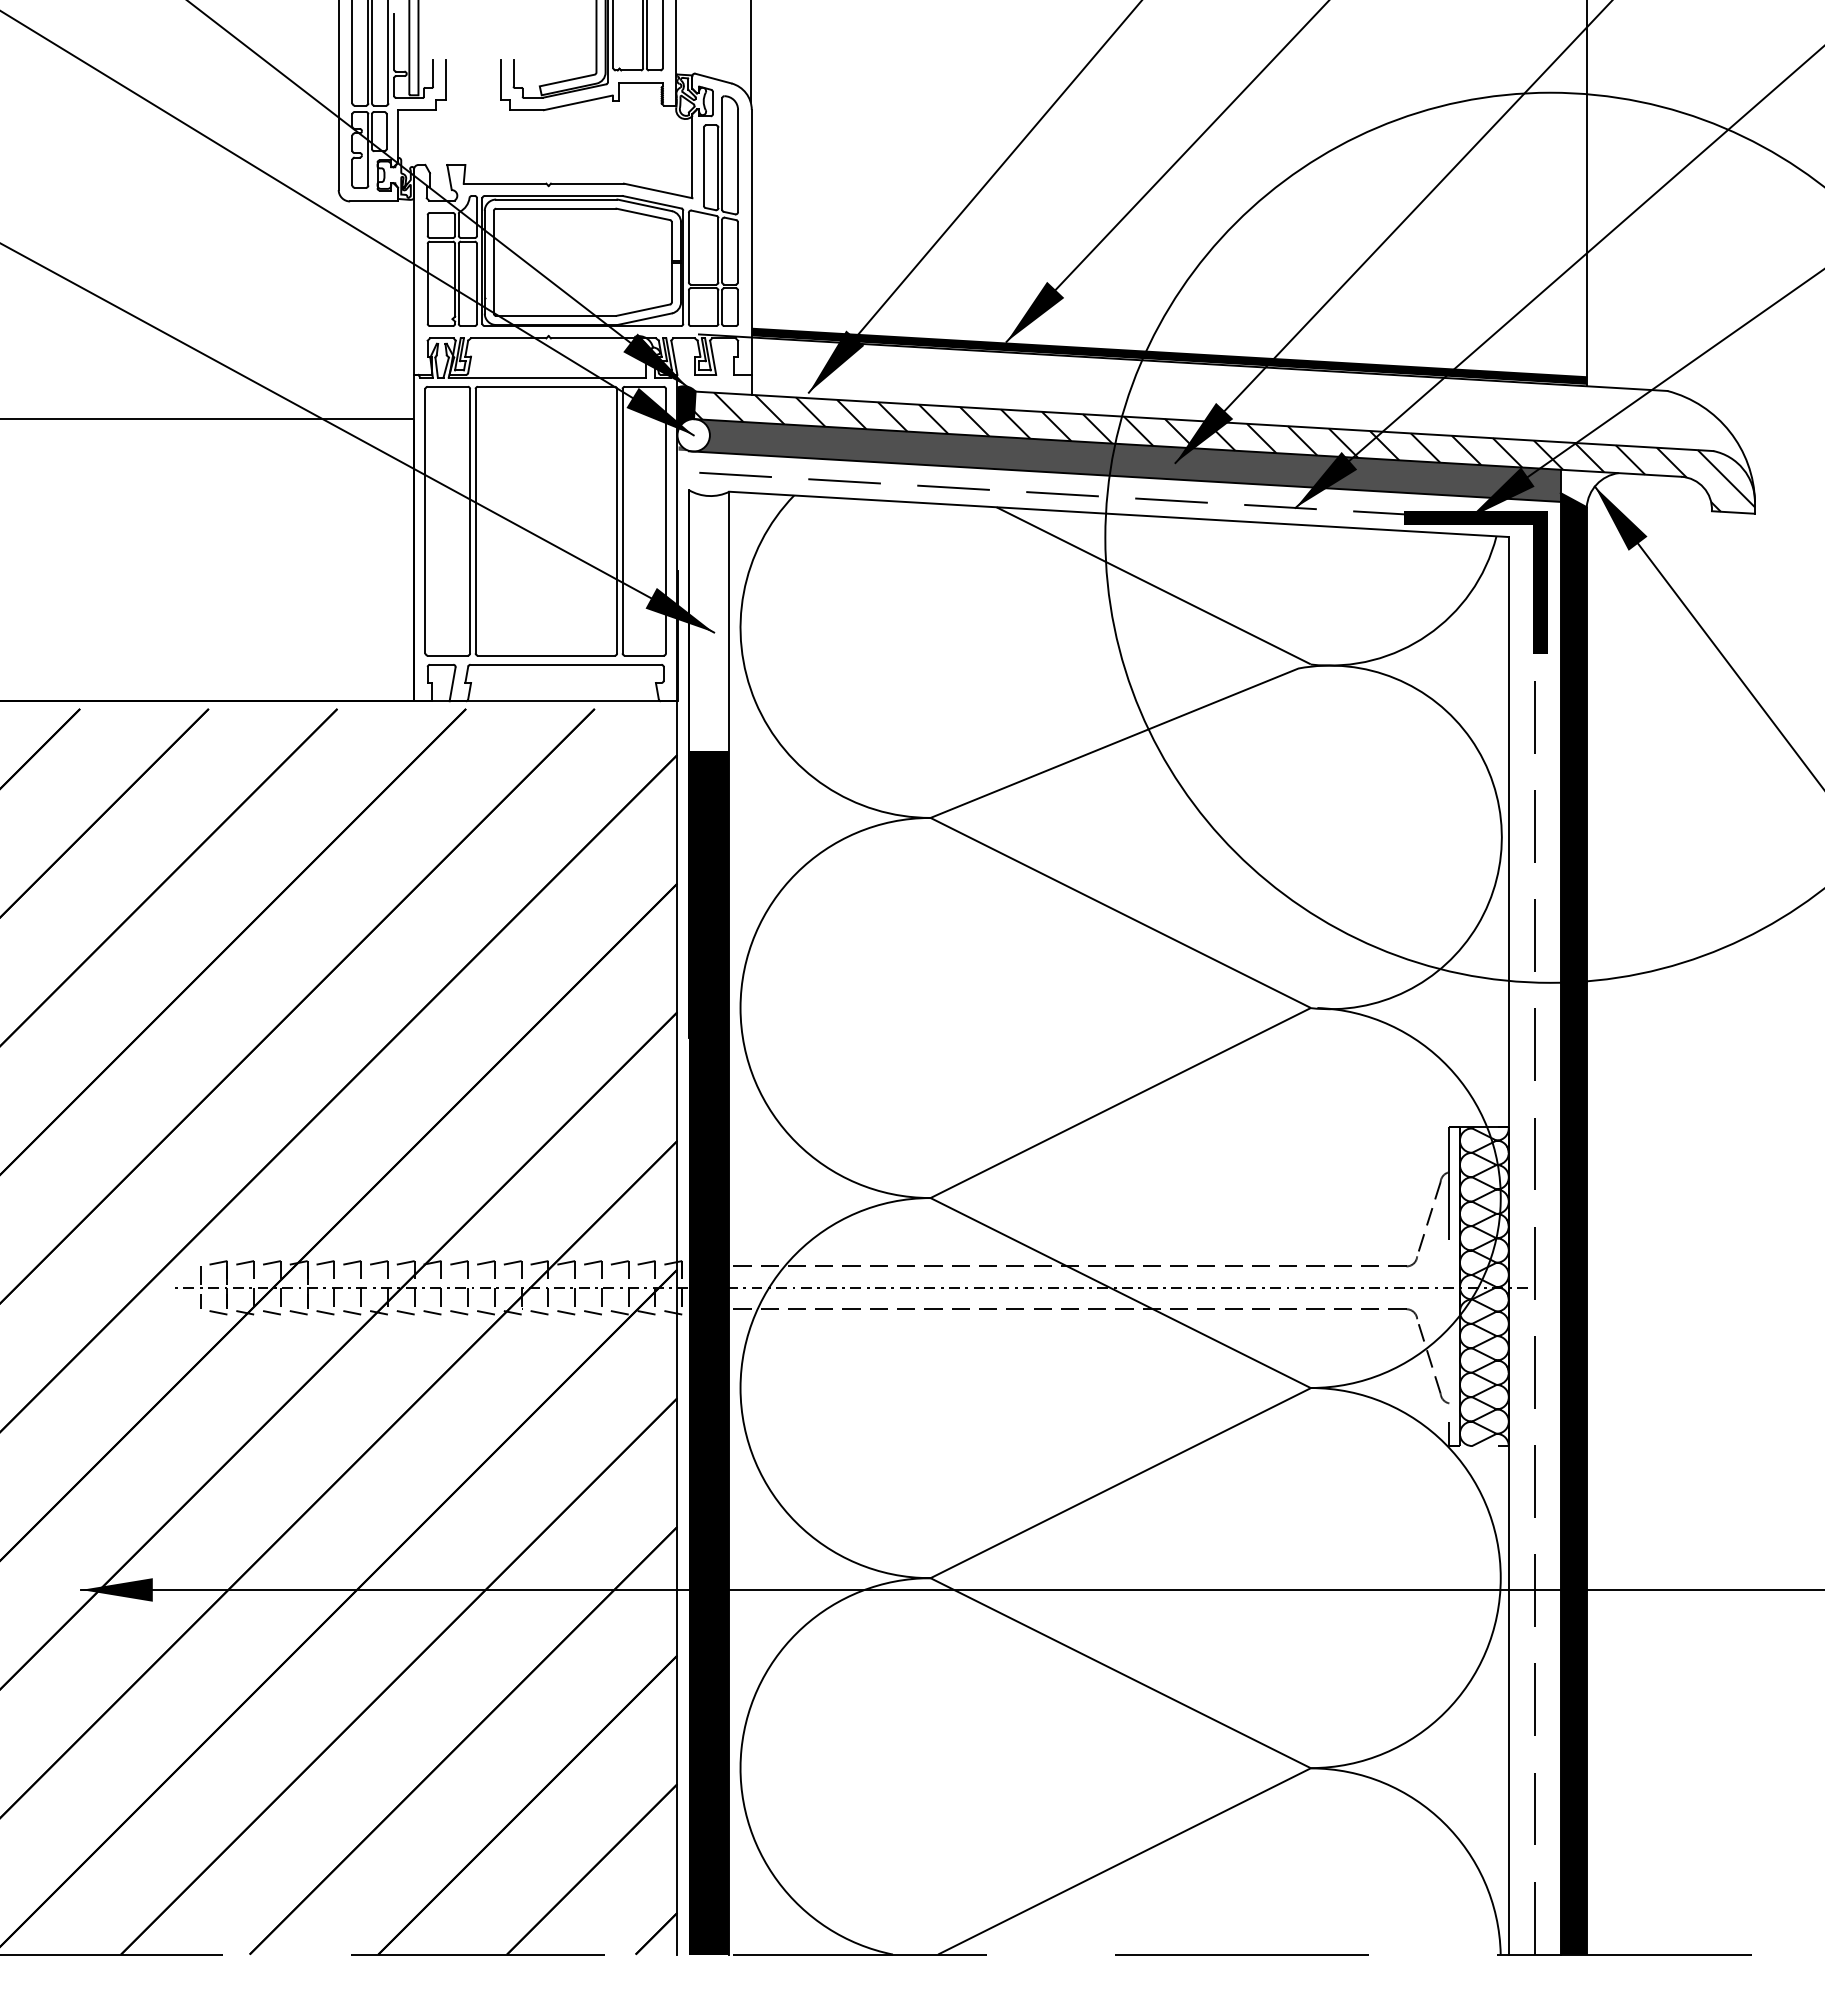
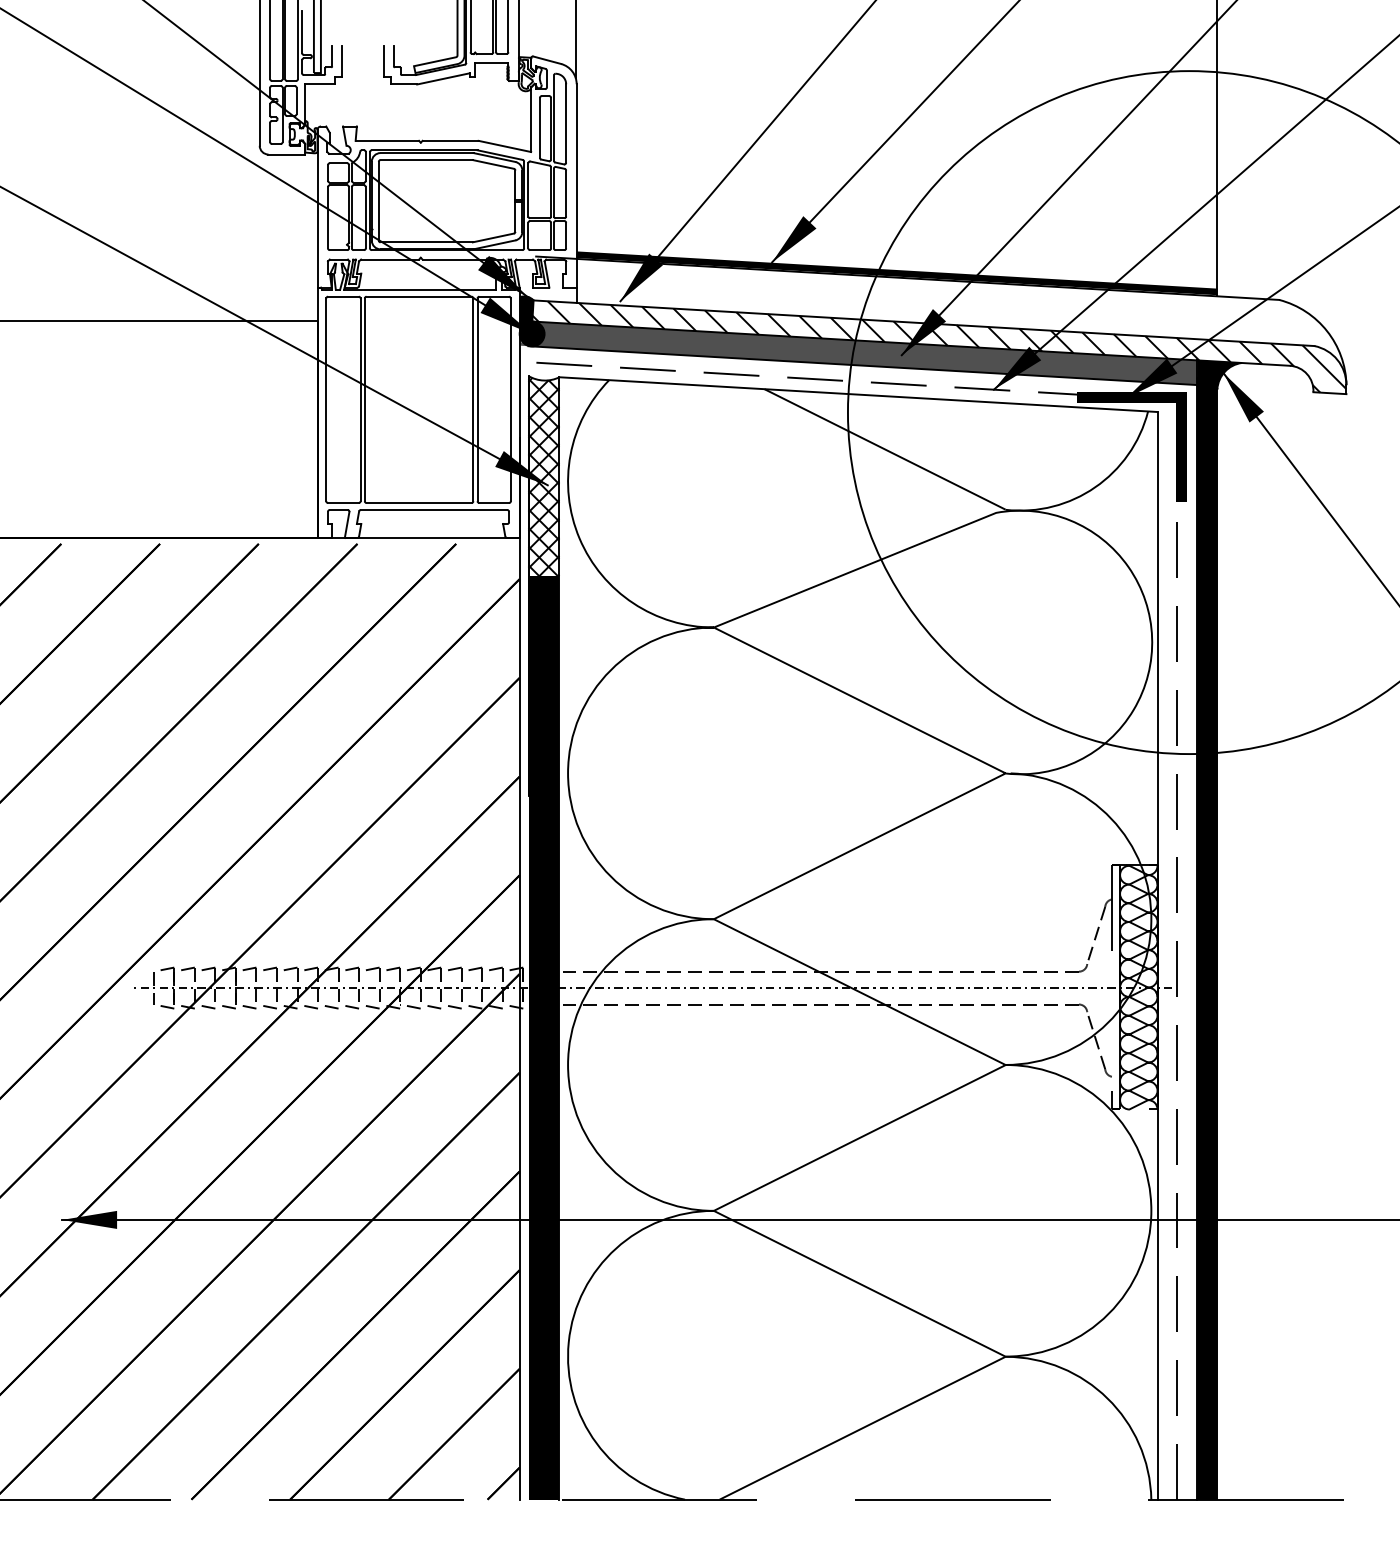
fill: (693, 435) -> (531, 334), added
fill: (1589, 488) -> (1219, 374), added
hatch: (708, 621) -> (543, 476), added

